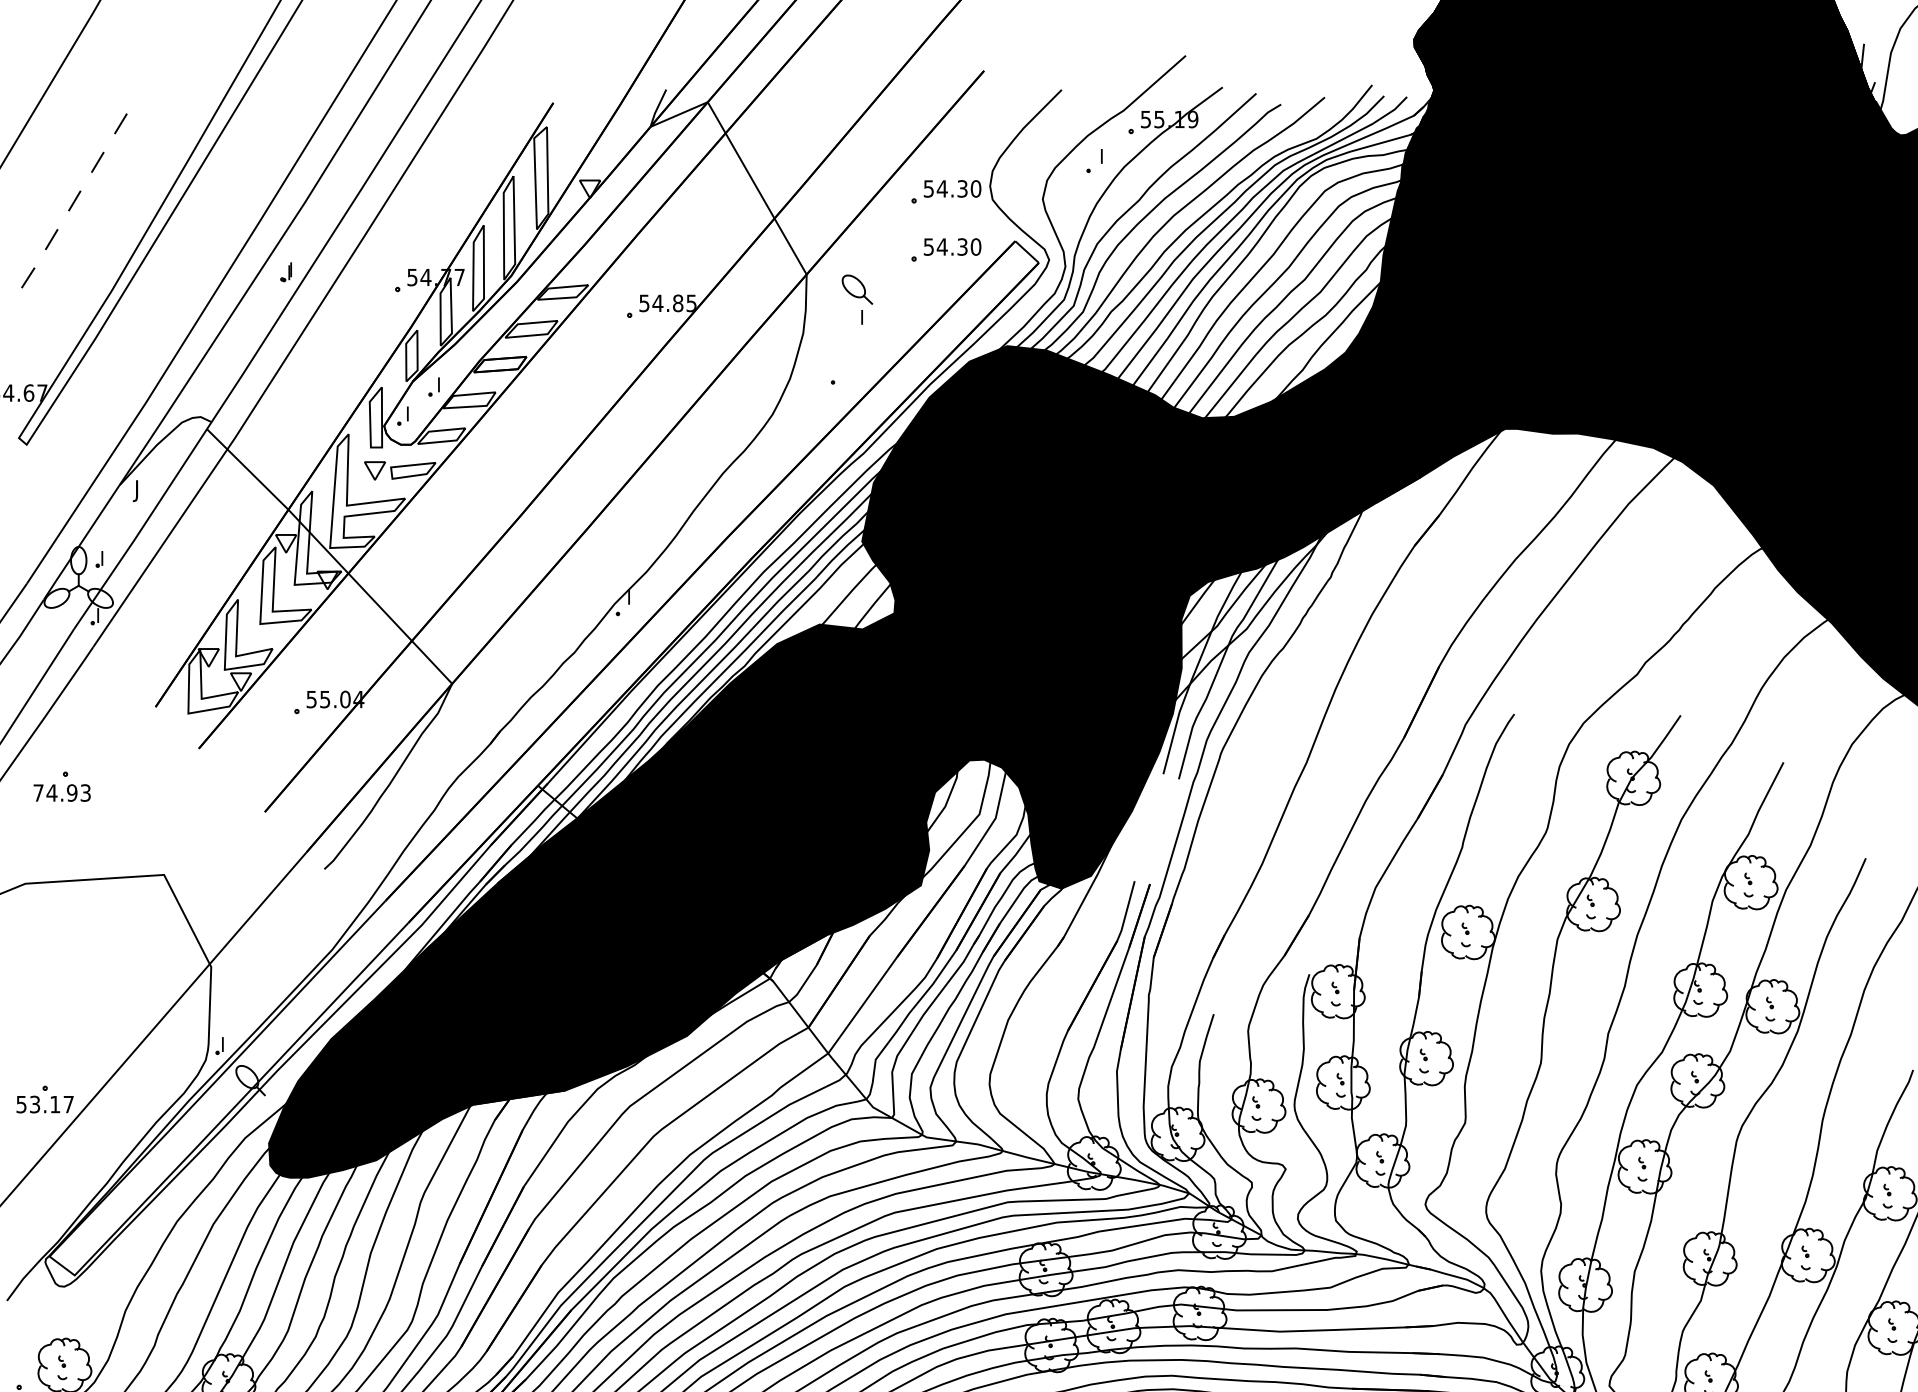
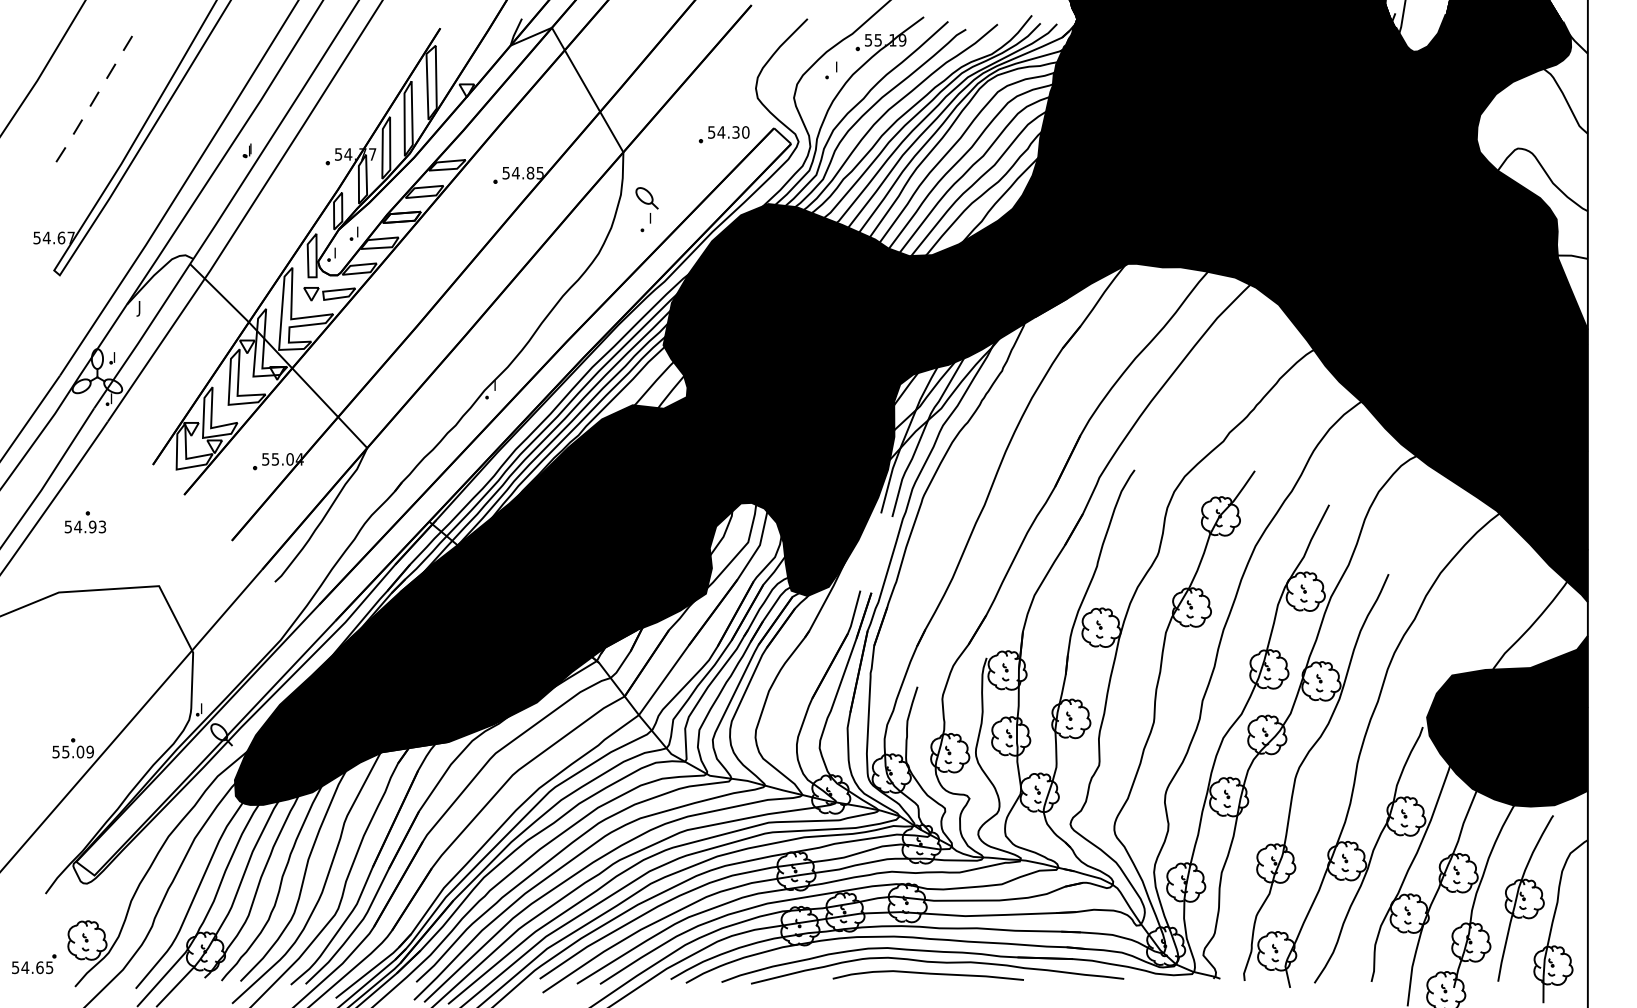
part: (945, 191) -> (723, 92), removed
part: (856, 299) -> (646, 205), moved
text: (37, 792) -> (67, 526), 74.93 -> 54.93
text: (51, 1103) -> (77, 751), 53.17 -> 55.09

